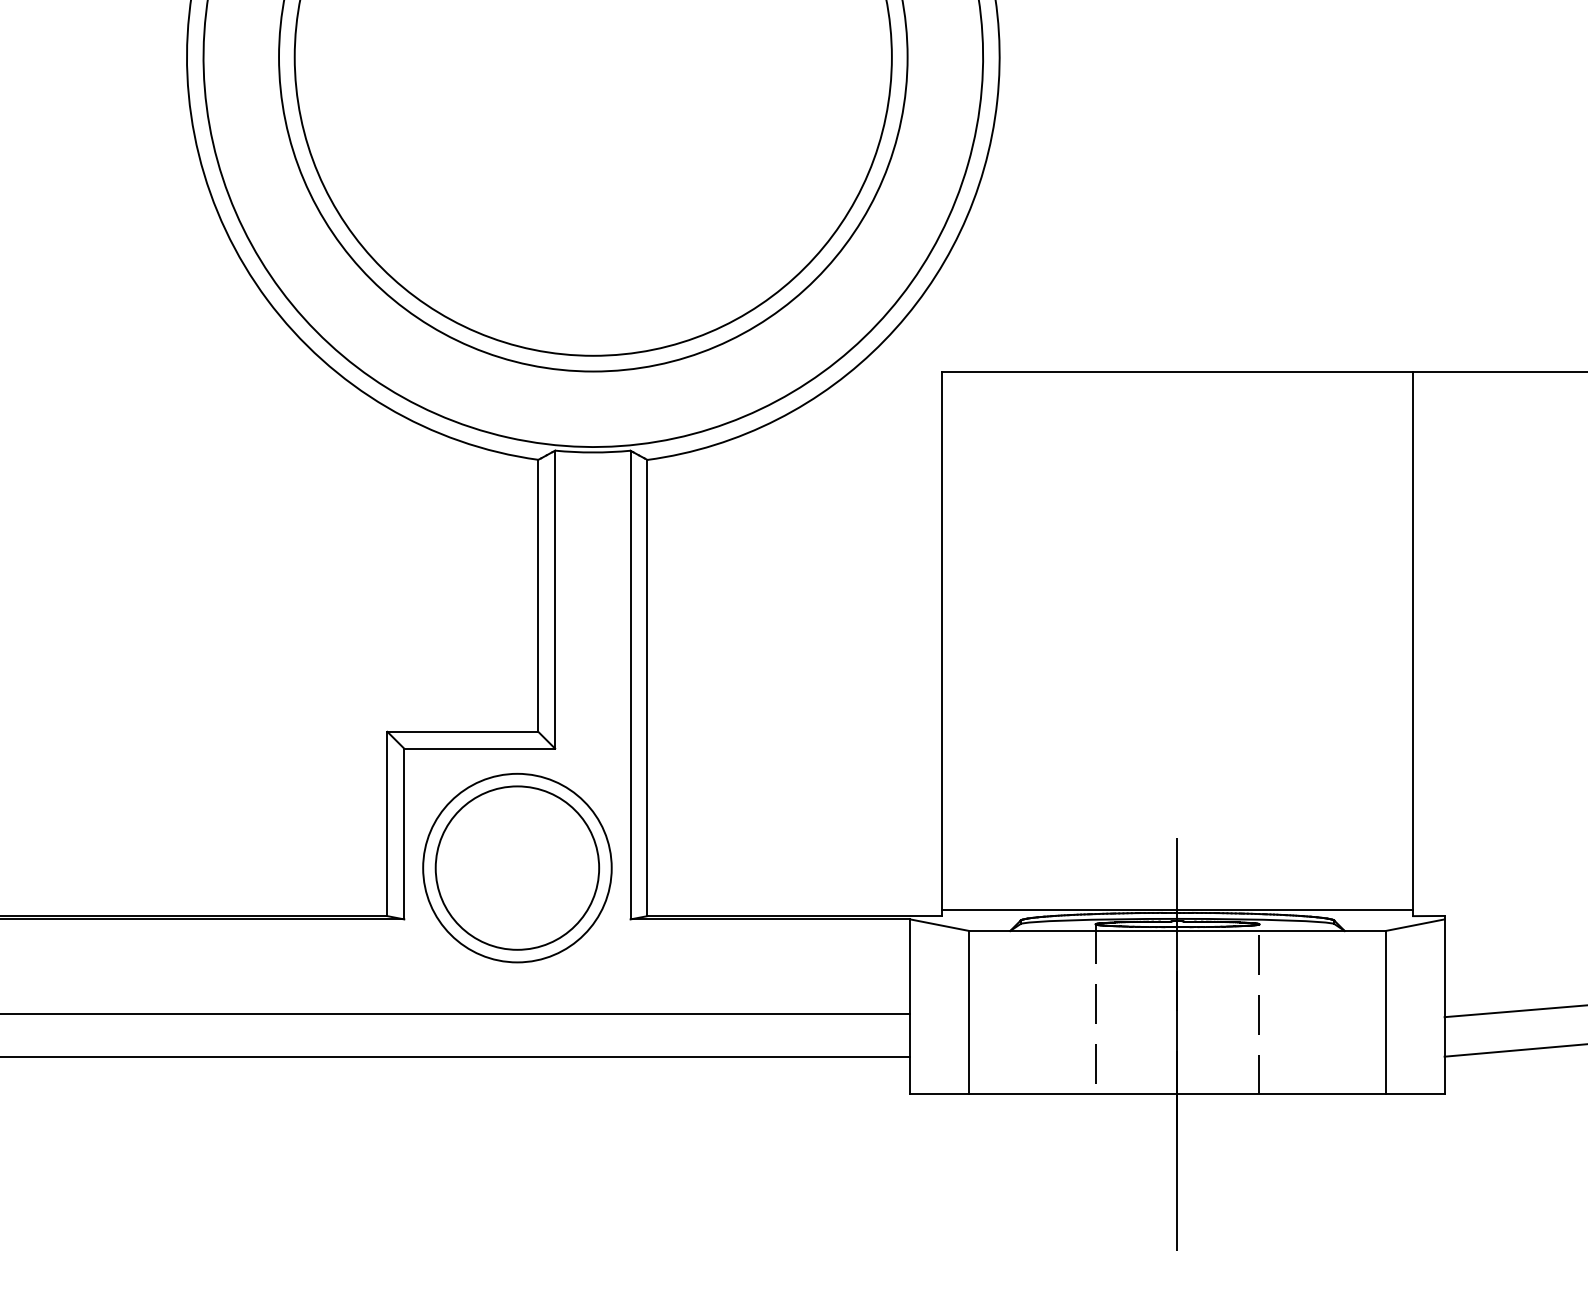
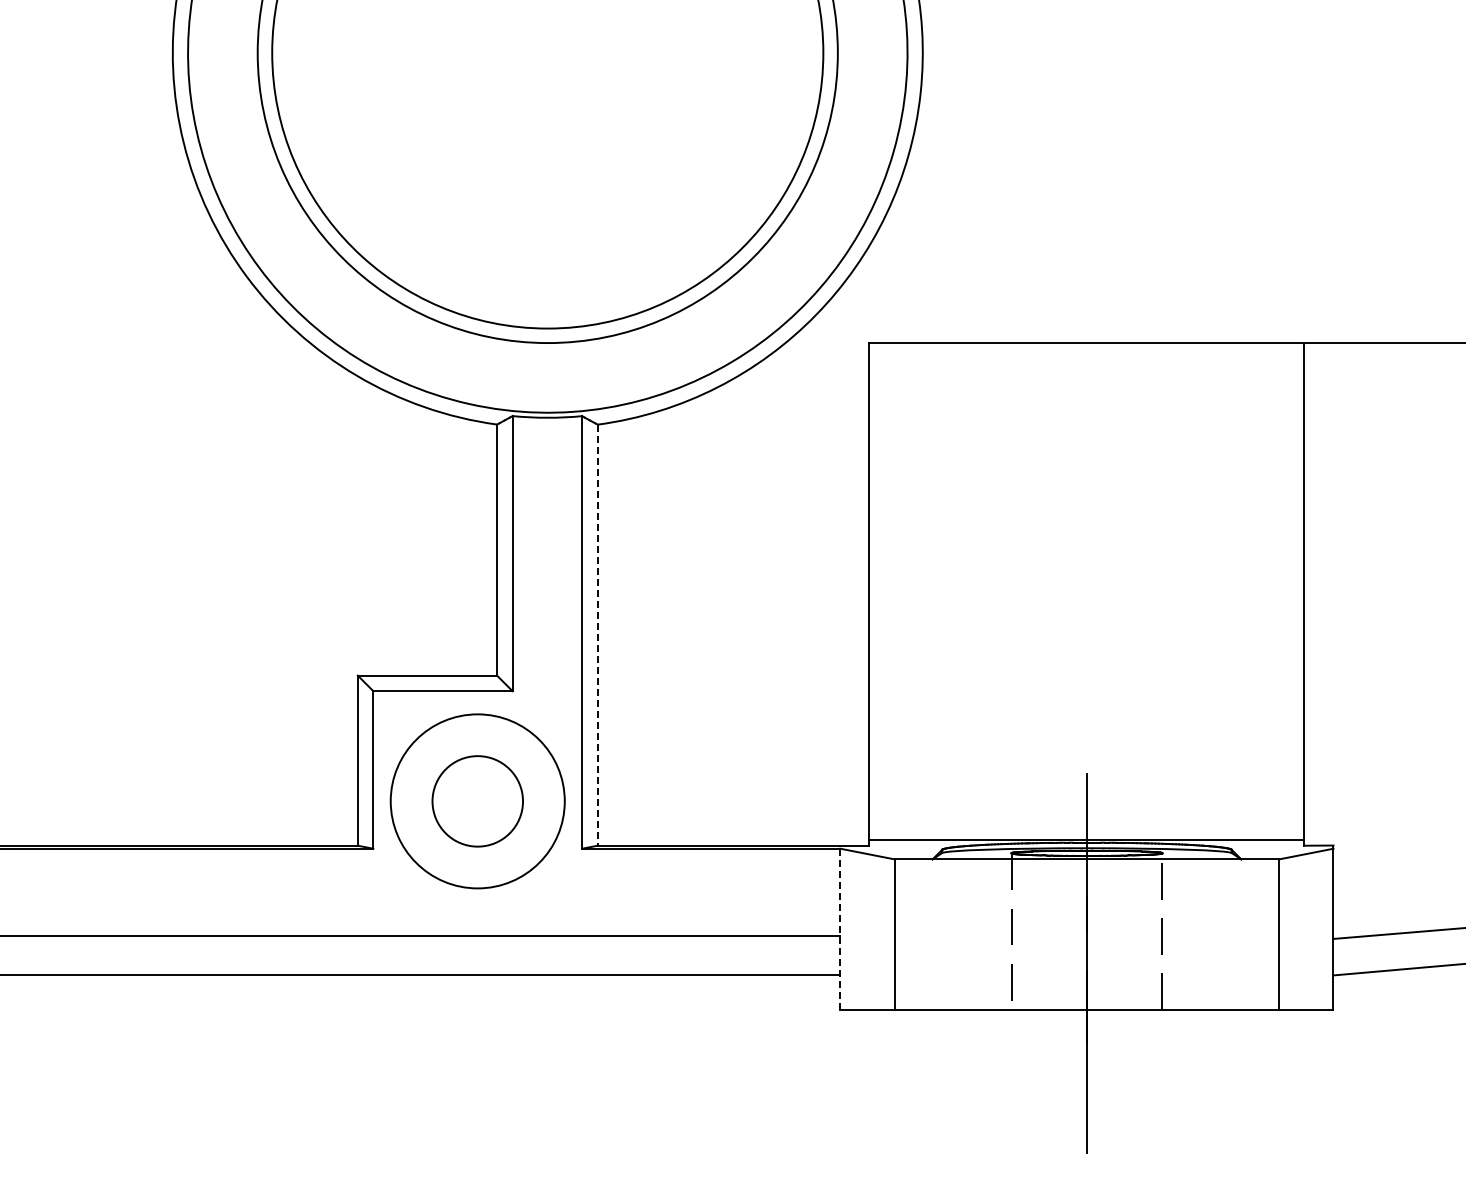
line: (647, 688) -> (597, 635), solid -> dashed
circle: (517, 867) -> (477, 800), size x0.6
line: (910, 1006) -> (840, 929), solid -> dashed

